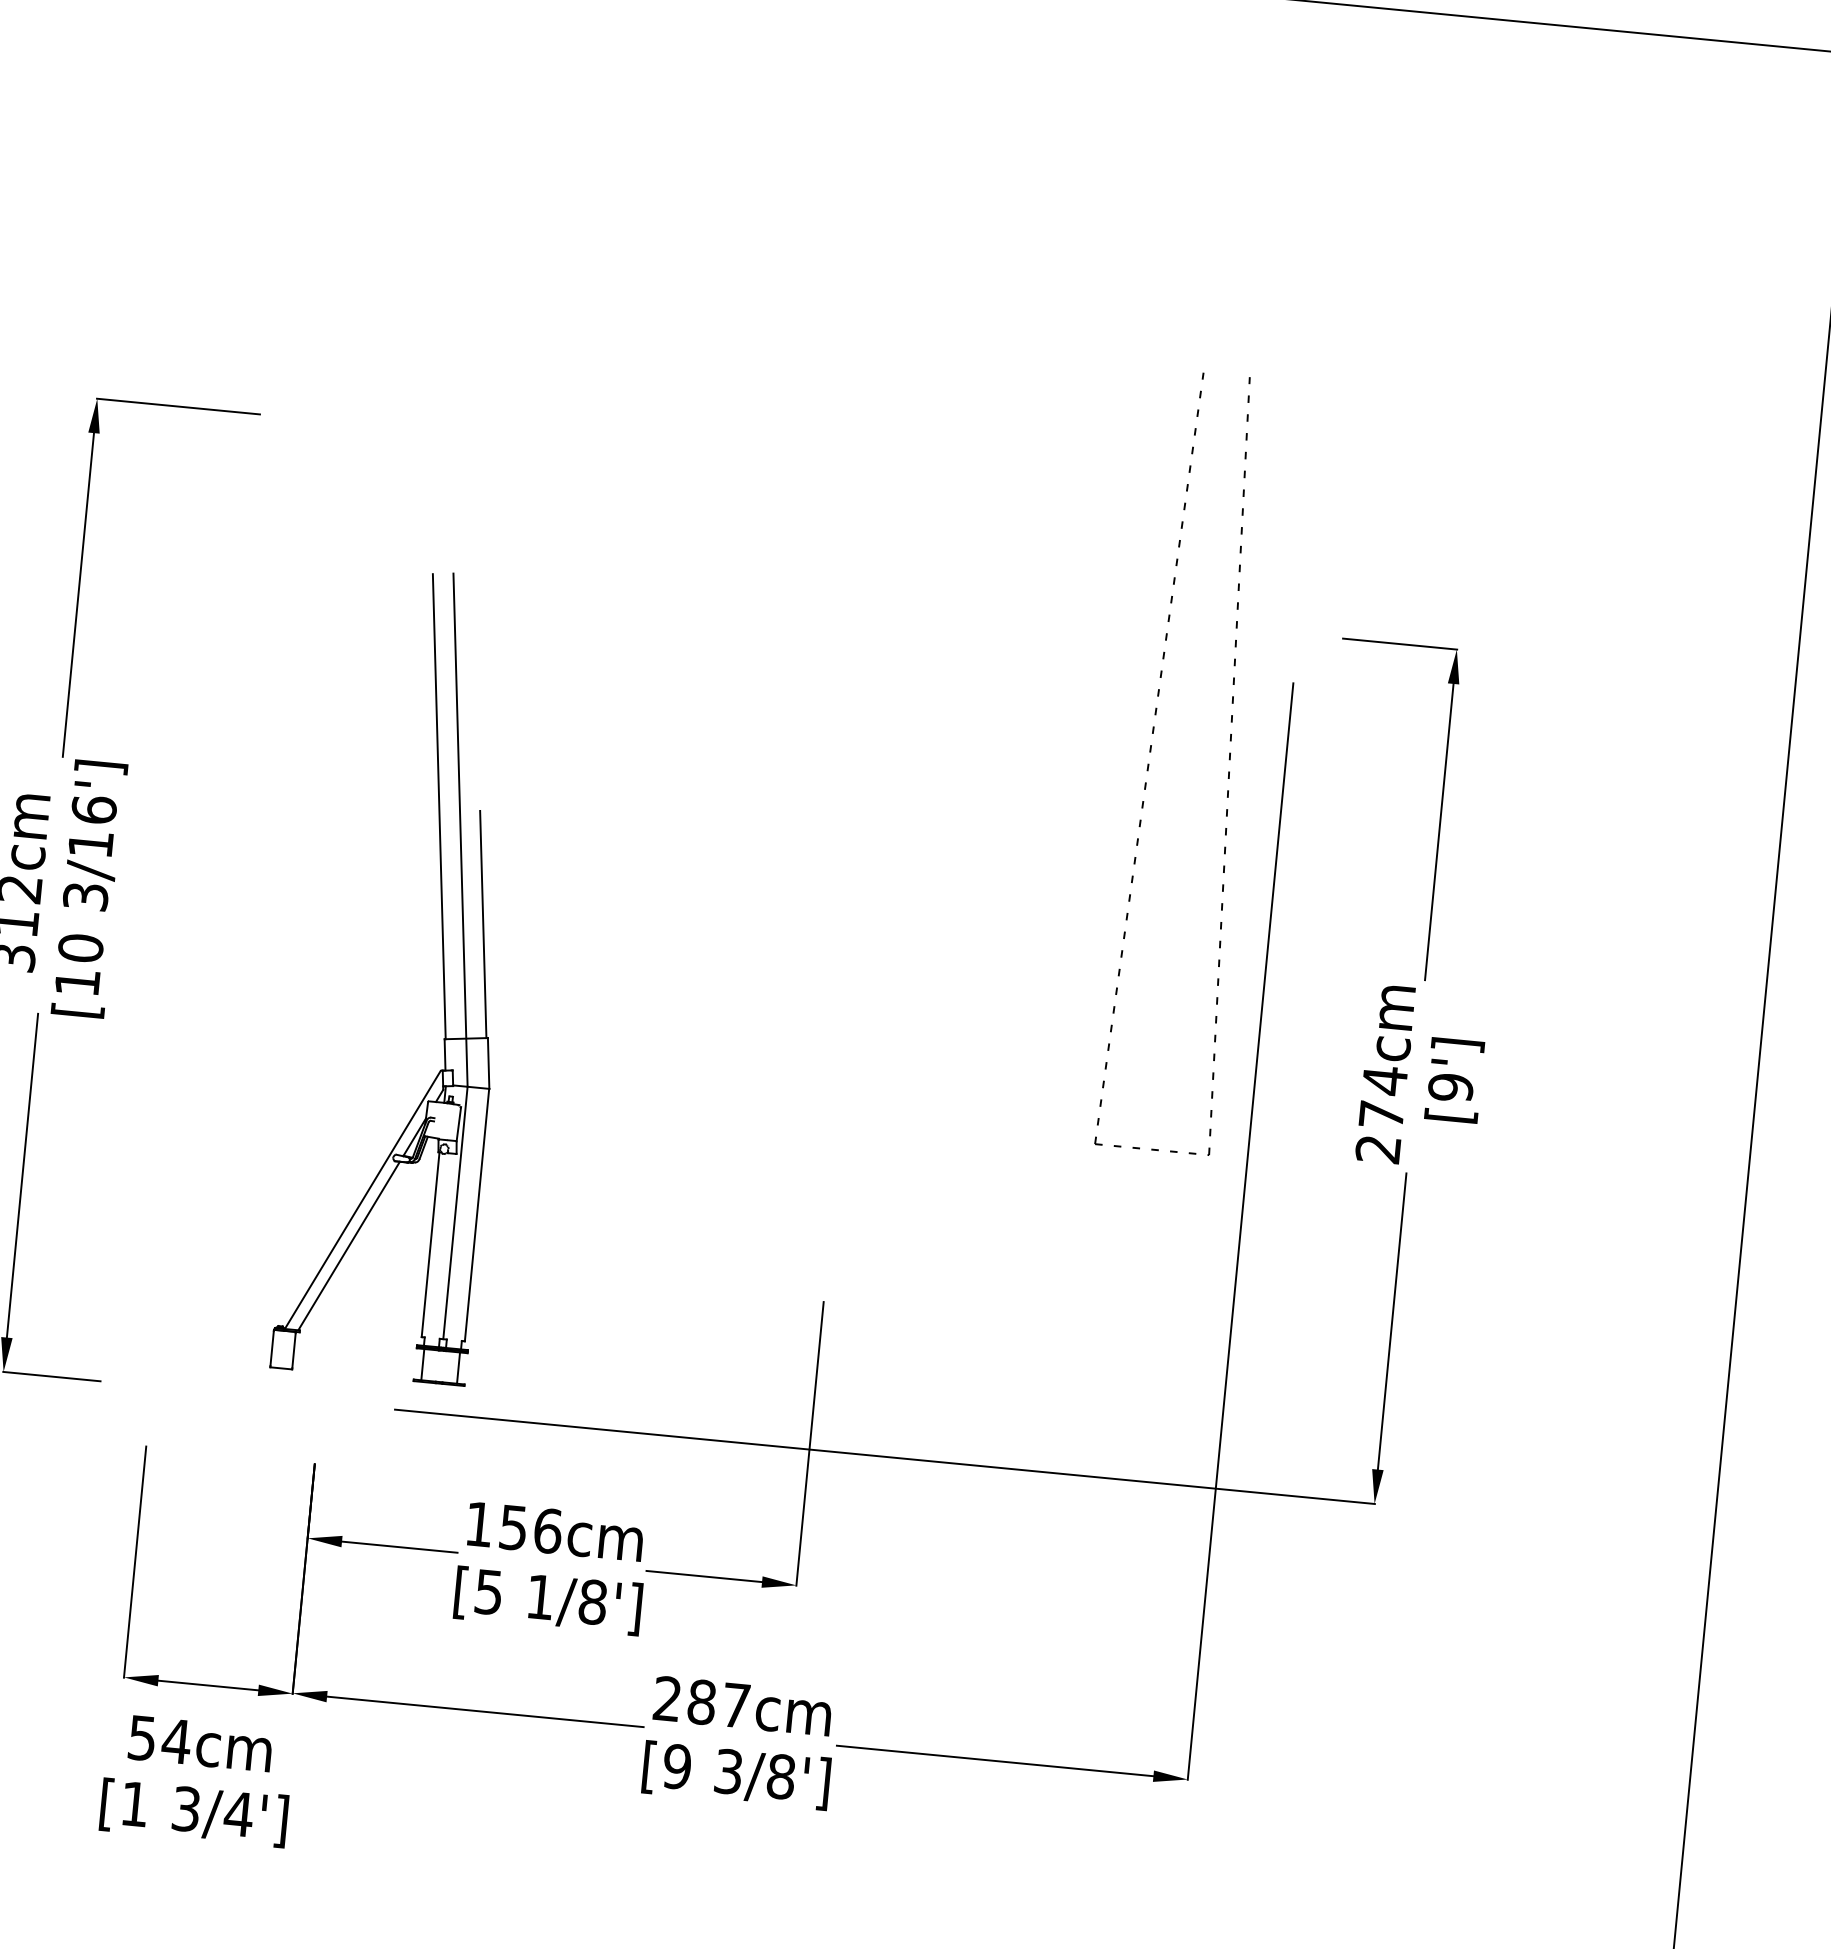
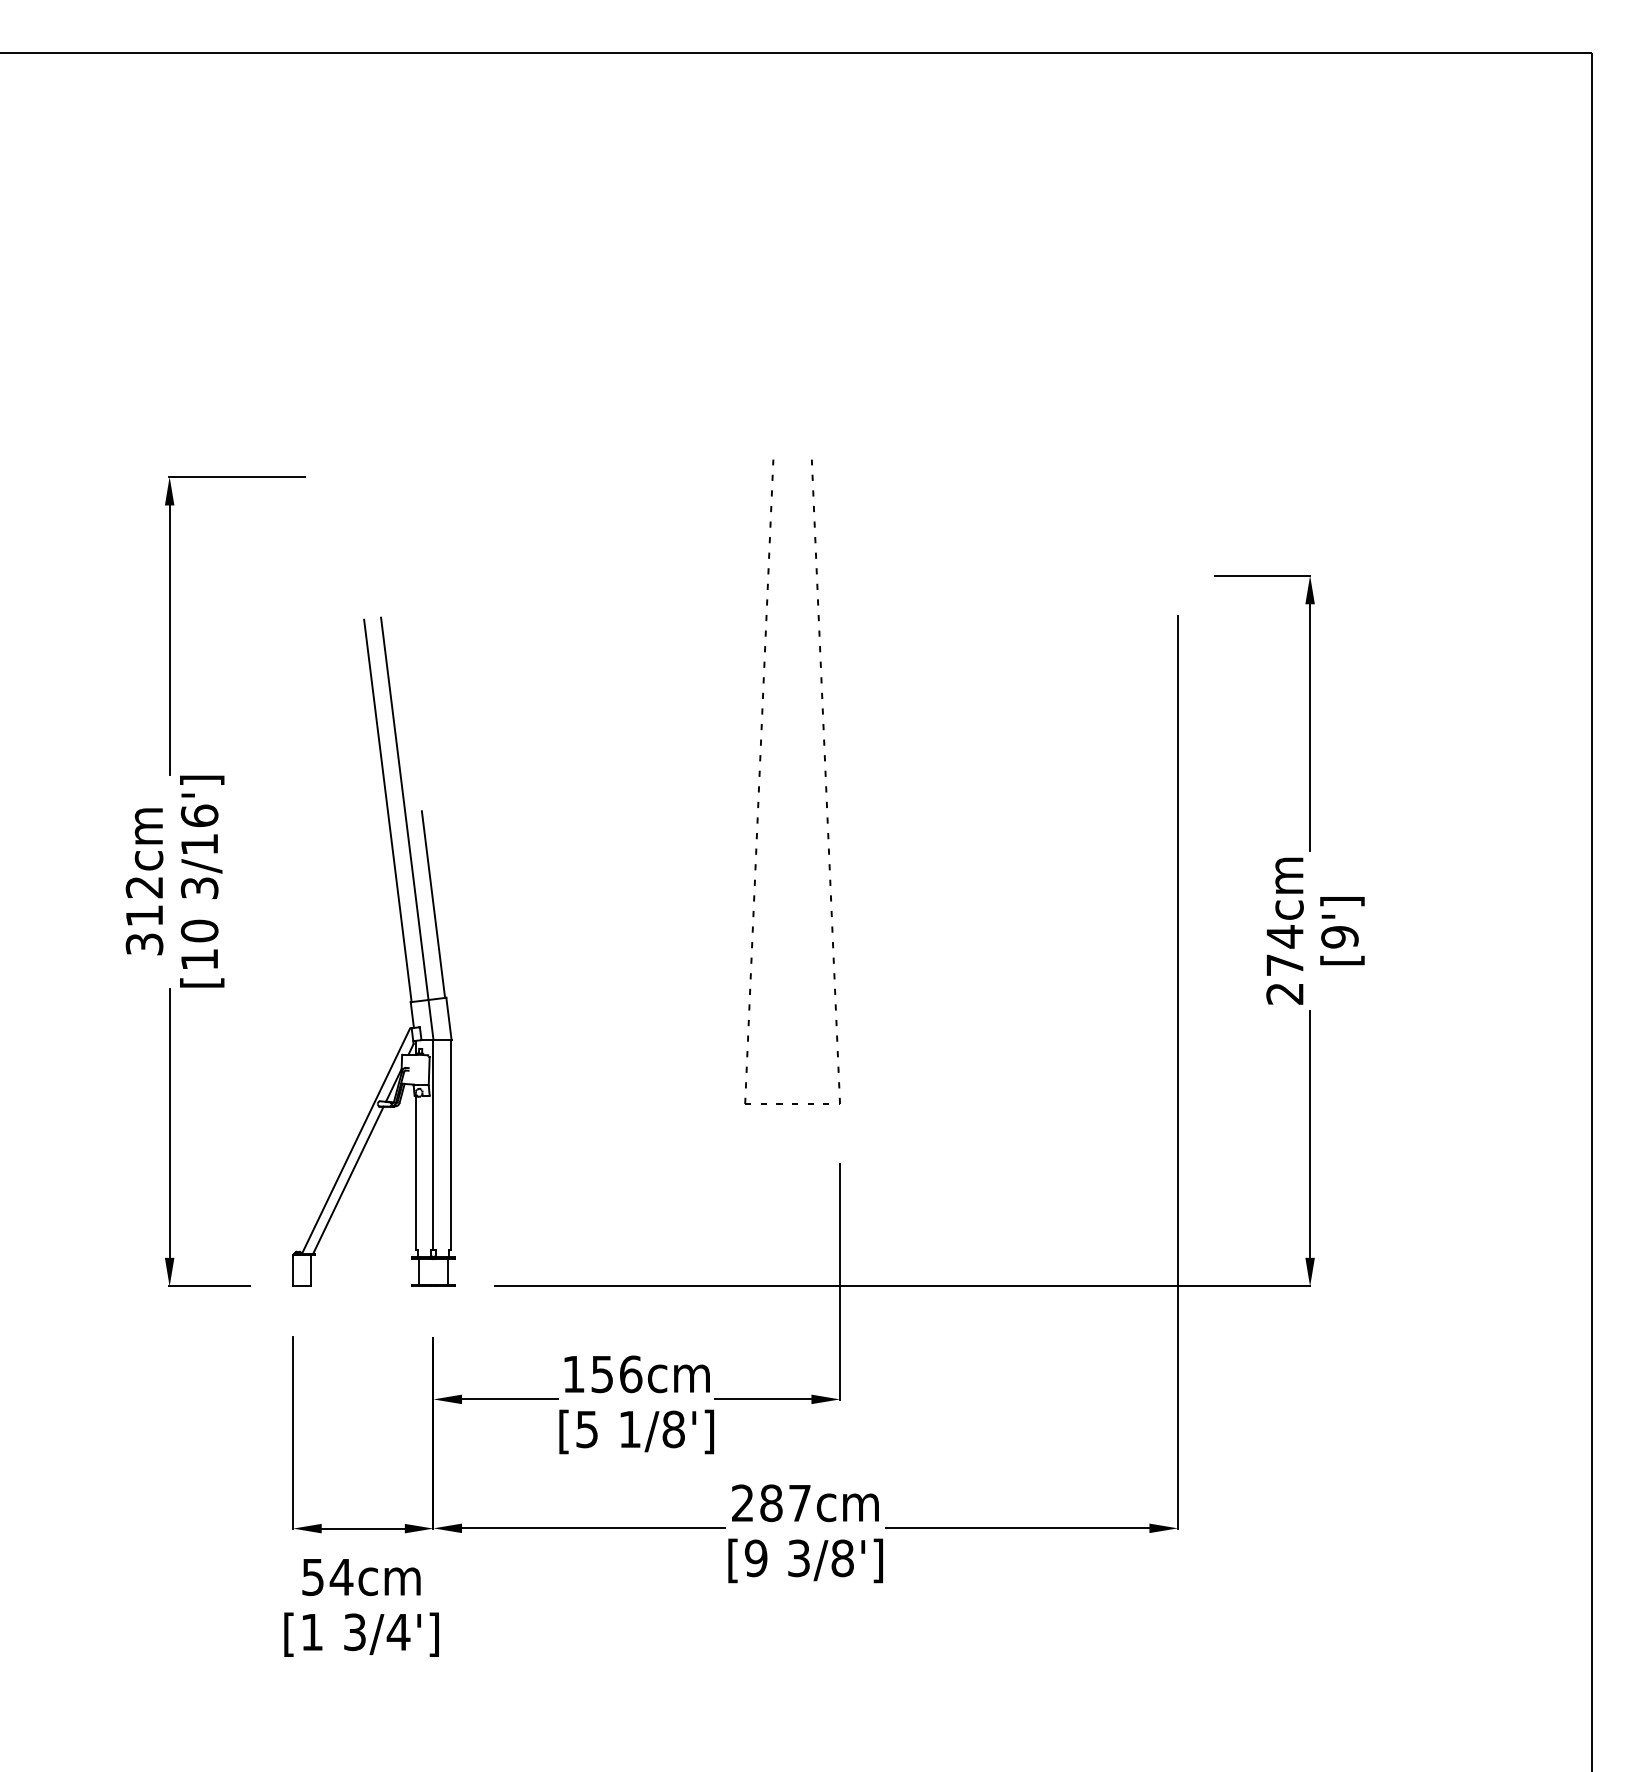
part: (1151, 752) -> (760, 776), moved
part: (442, 971) -> (403, 946), moved

